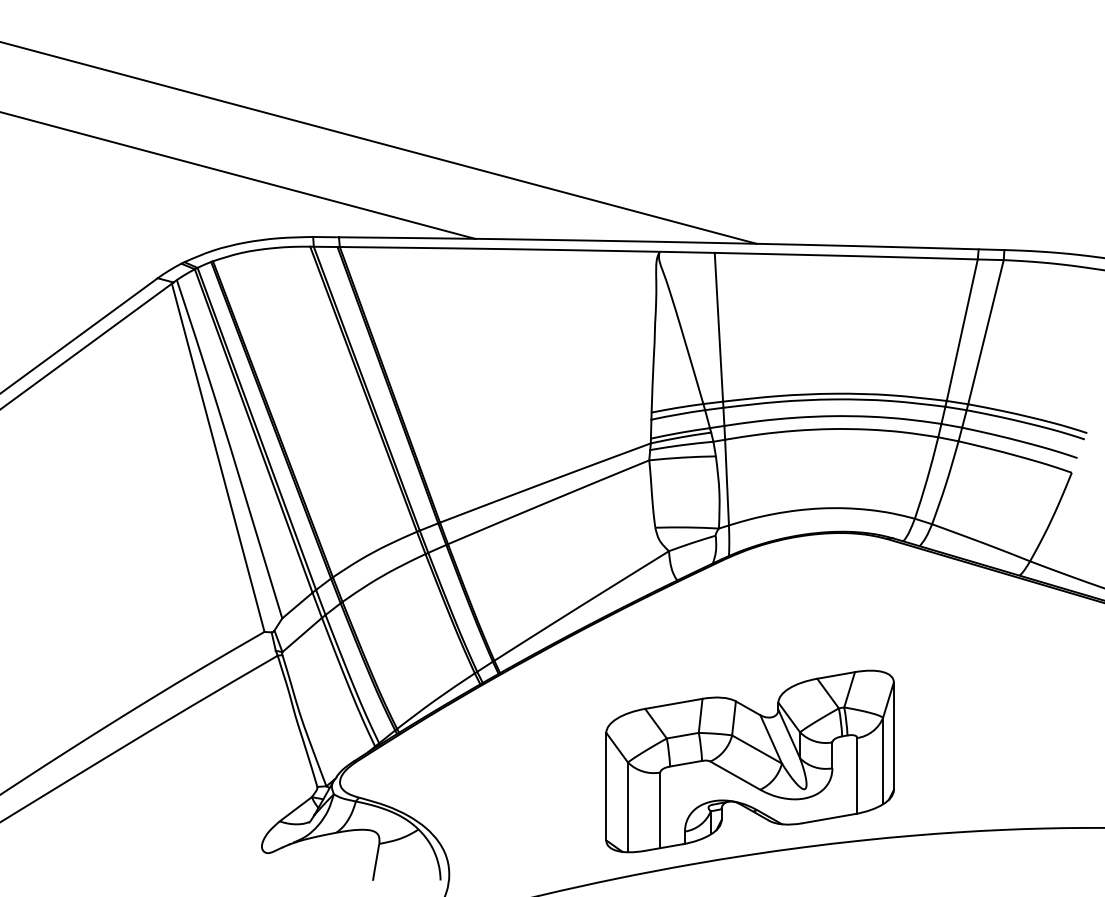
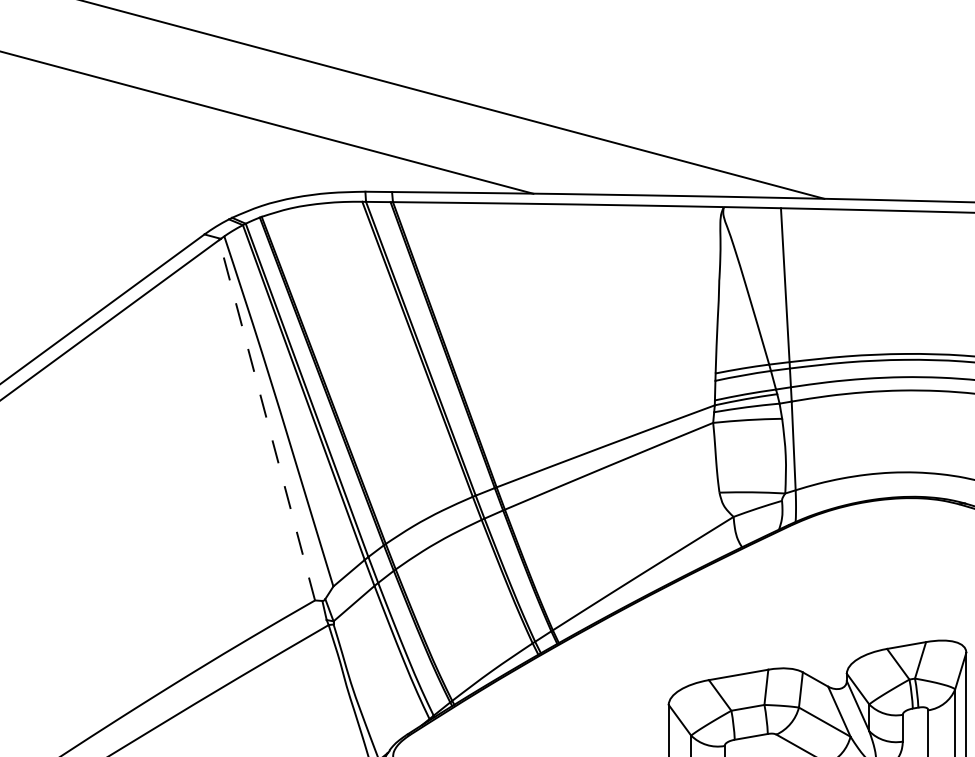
line: (218, 457) -> (267, 419), solid -> dashed

